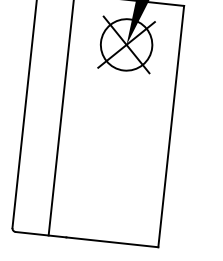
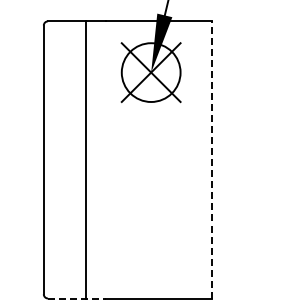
line: (171, 126) -> (211, 159), solid -> dashed
line: (41, 234) -> (77, 298), solid -> dashed

